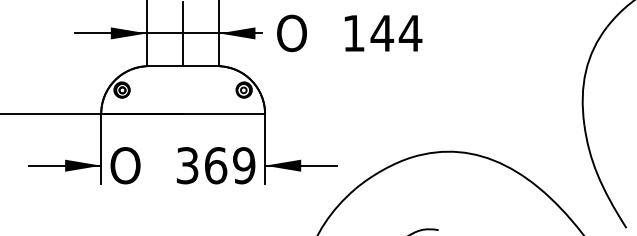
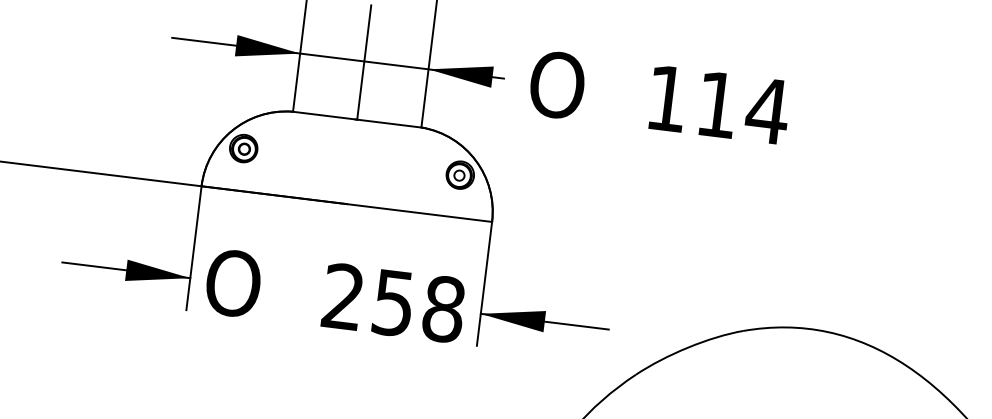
text: (382, 33) -> (717, 104), 144 -> 114
text: (215, 165) -> (392, 302), 369 -> 258

